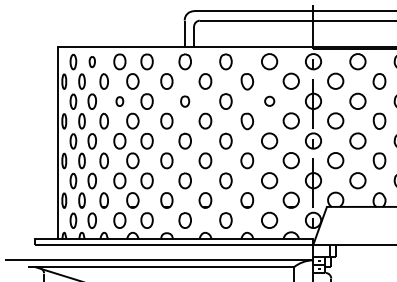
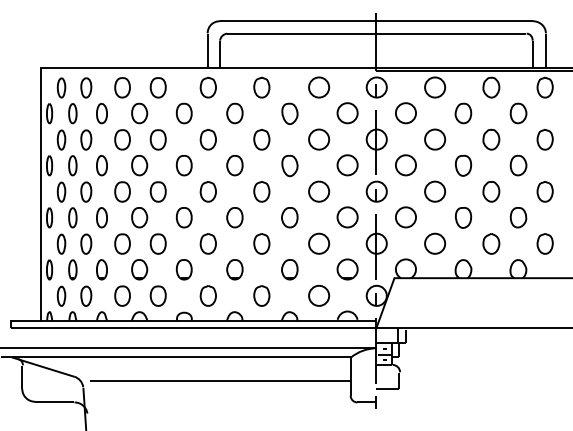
part: (92, 61) -> (86, 87), size x1.43
part: (119, 101) -> (122, 139), size x1.67
part: (184, 101) -> (207, 139), size x1.43
part: (269, 101) -> (319, 139), size x1.67

